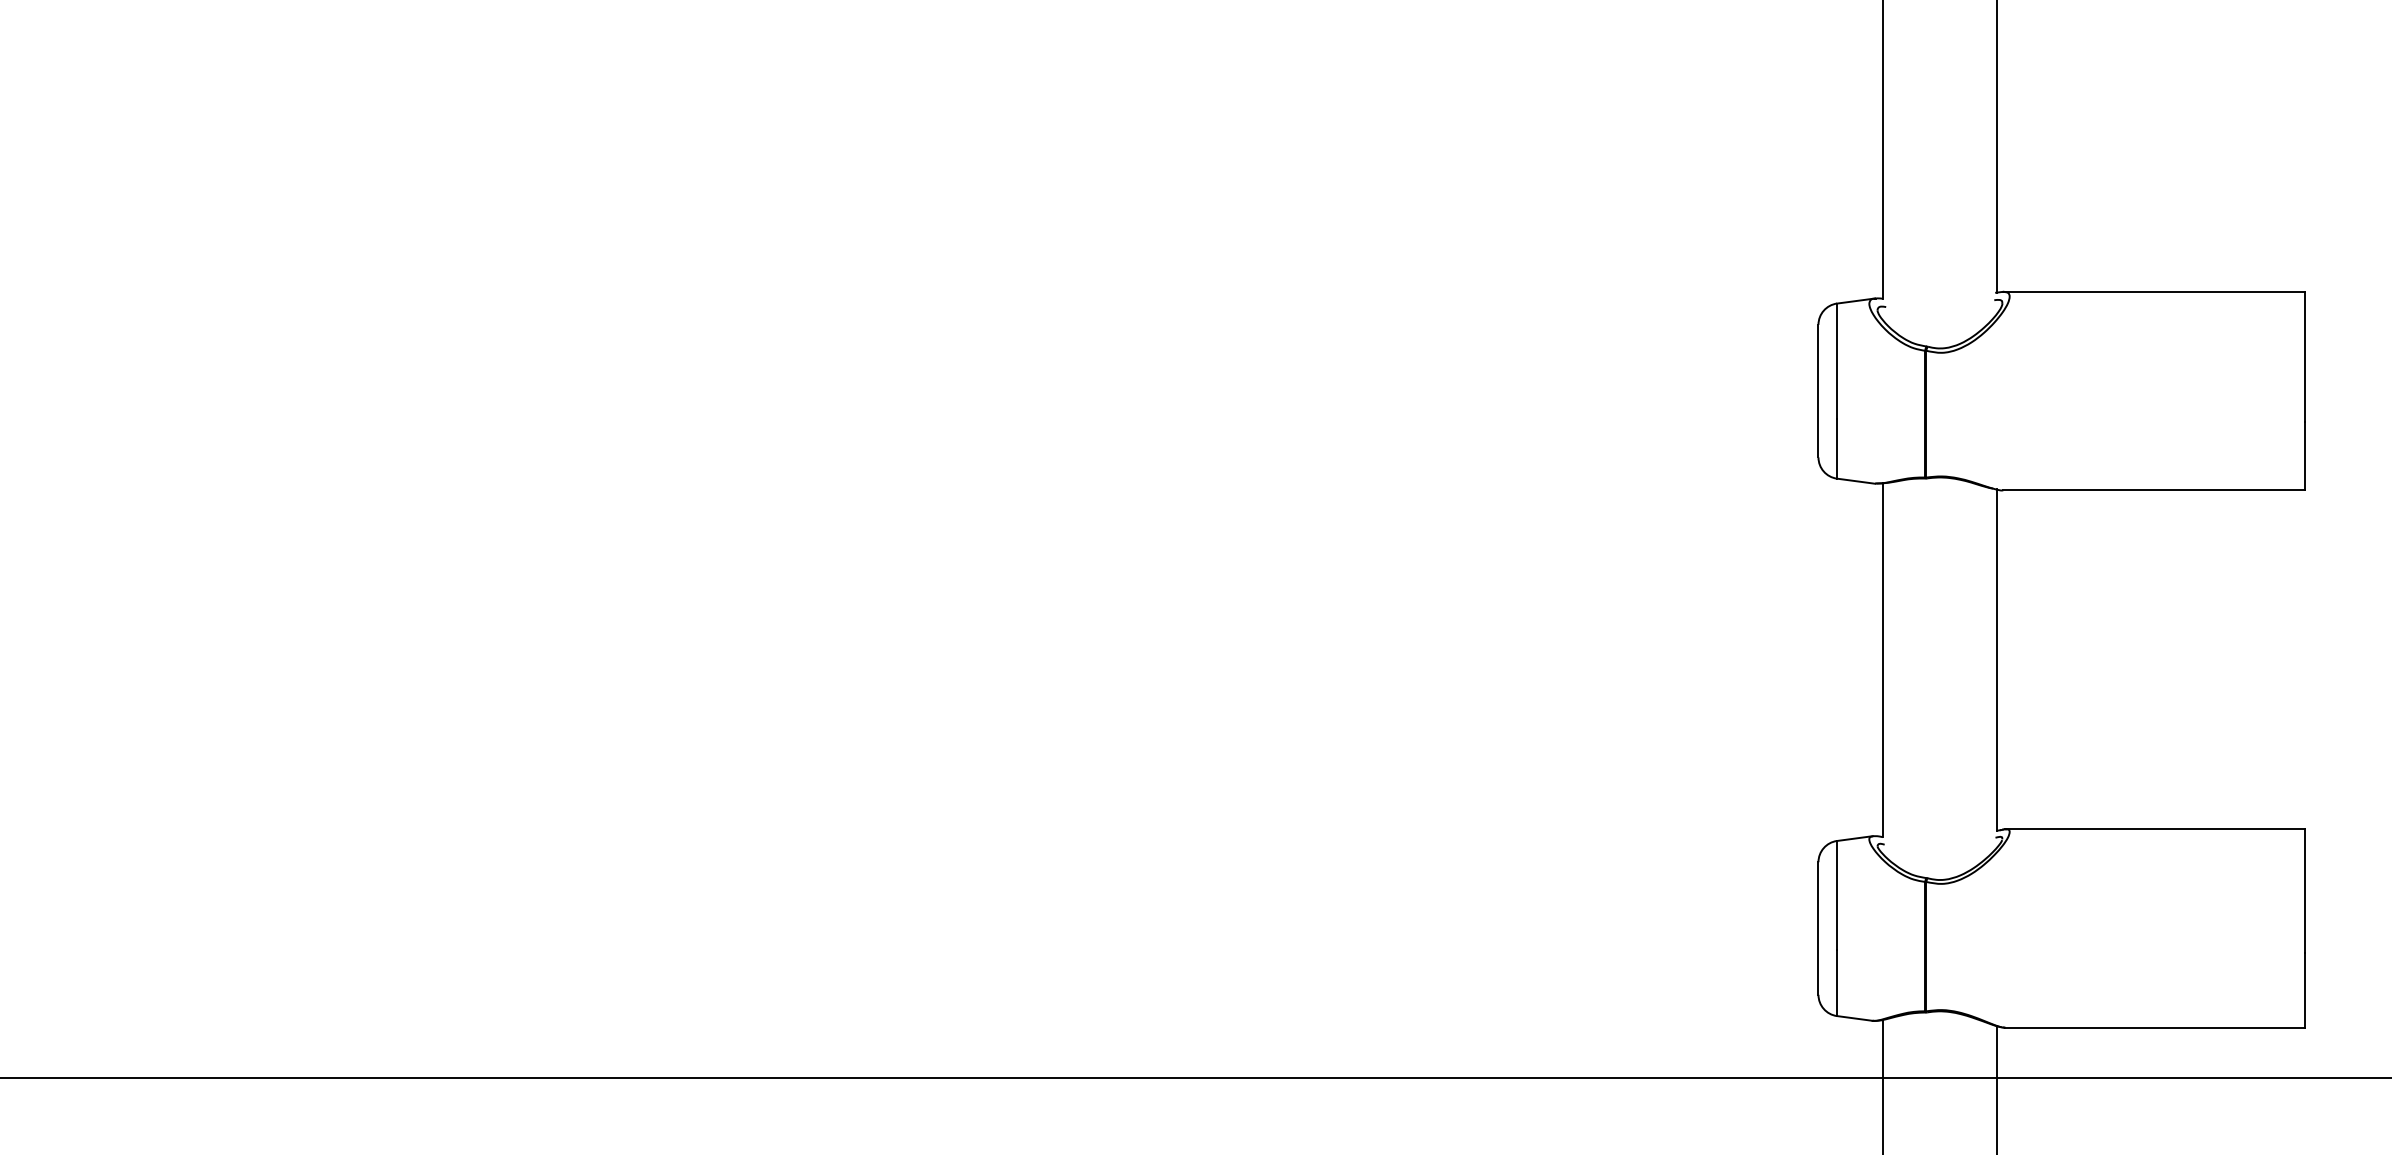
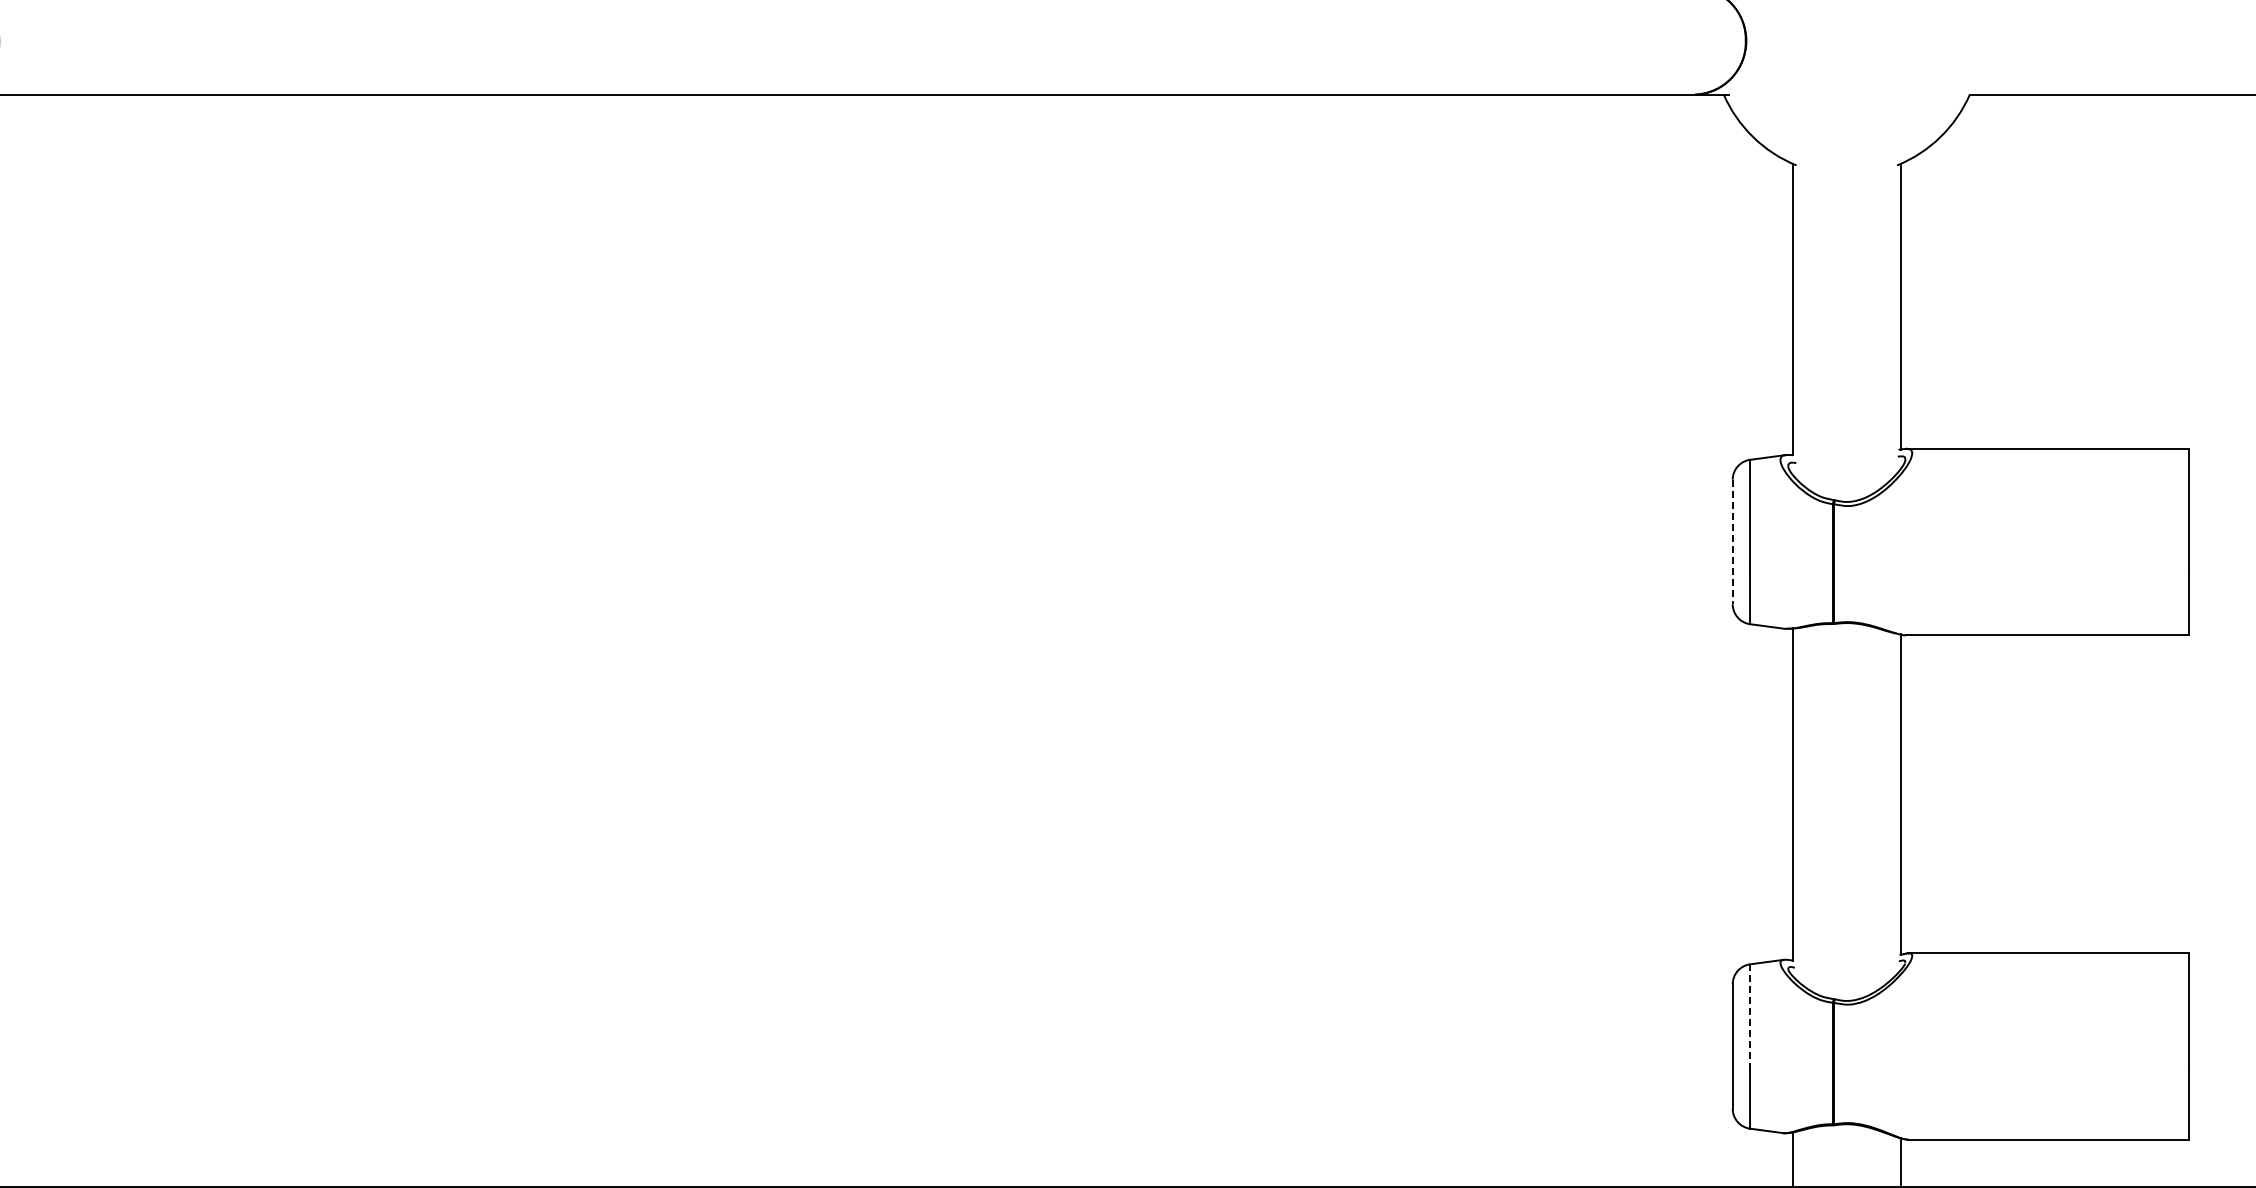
line: (1818, 391) -> (1732, 542), solid -> dashed
line: (1837, 896) -> (1750, 1016), solid -> dashed

